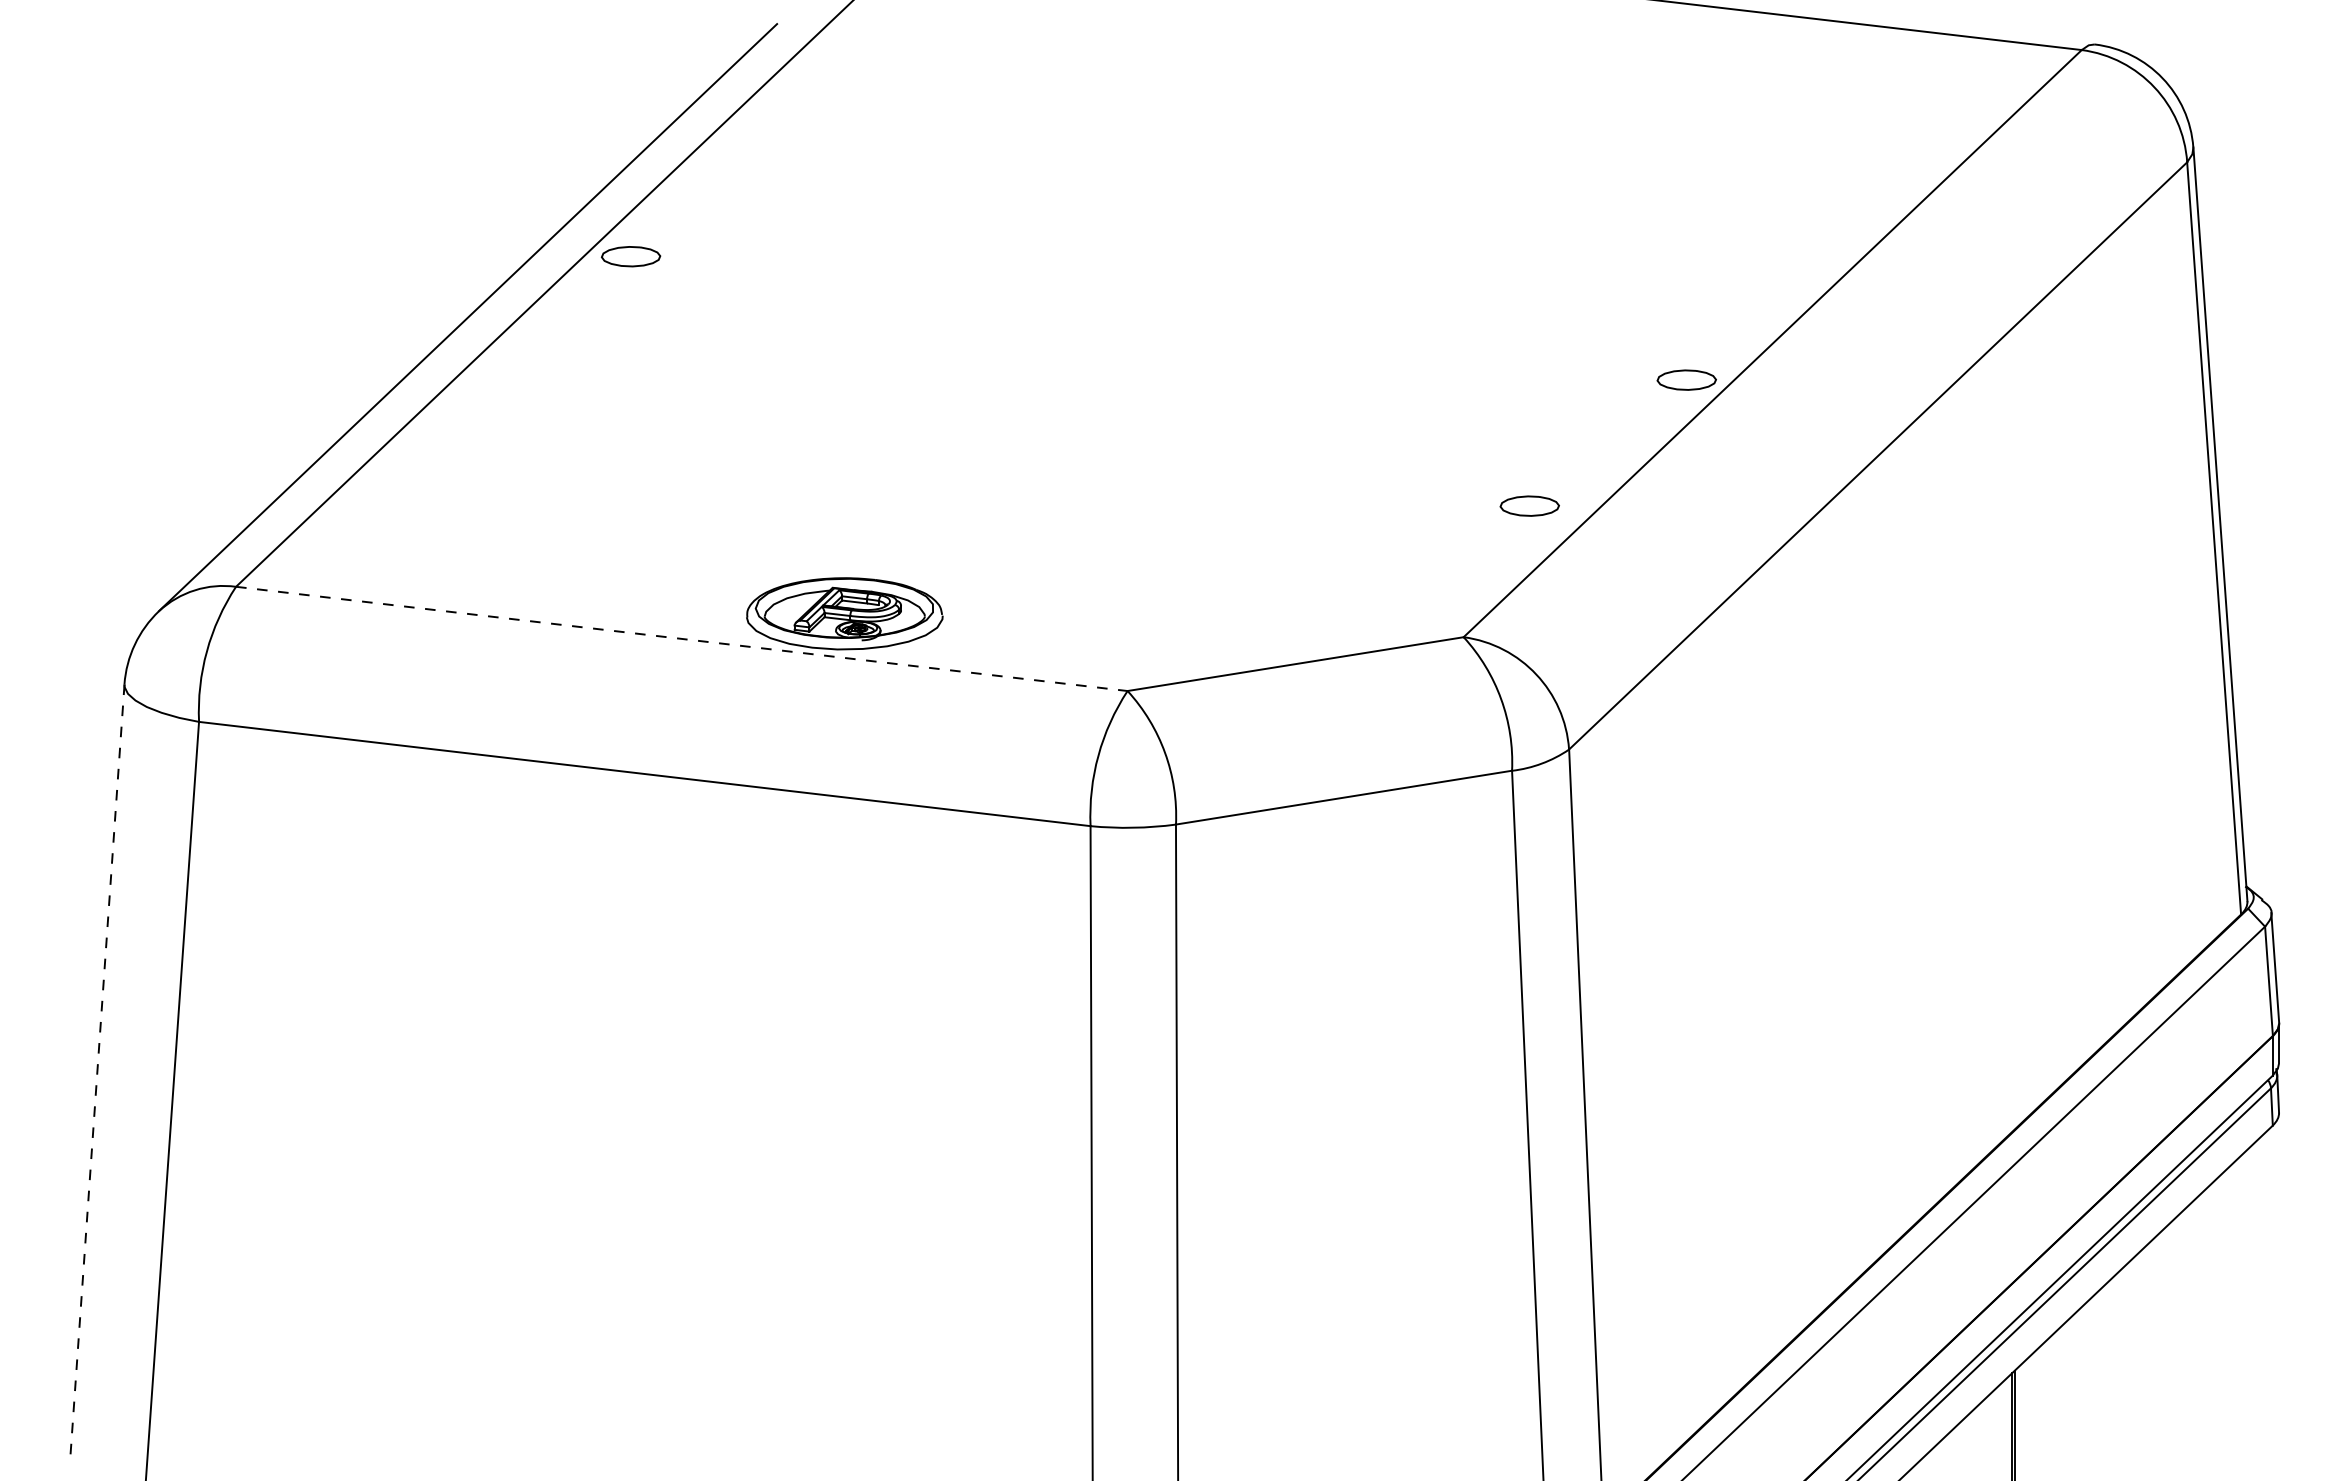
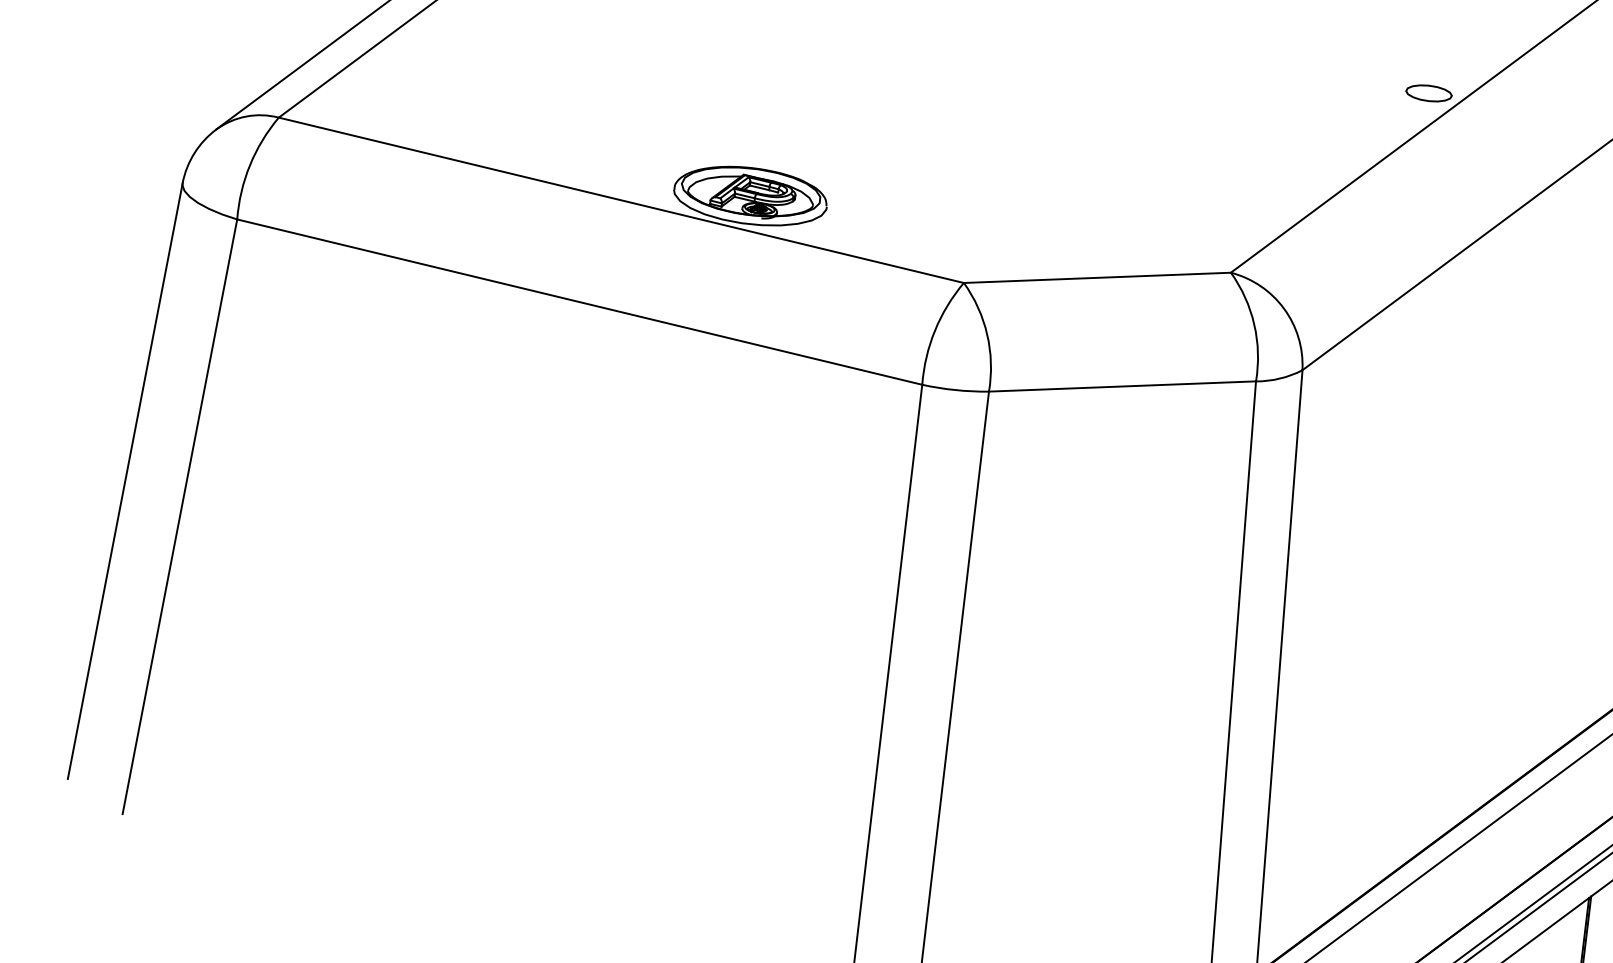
part: (1529, 505) -> (1294, 176), removed
line: (681, 638) -> (621, 199), dashed -> solid
line: (97, 1070) -> (125, 481), dashed -> solid

